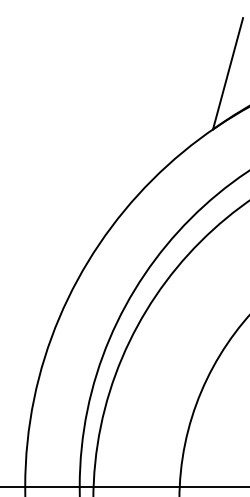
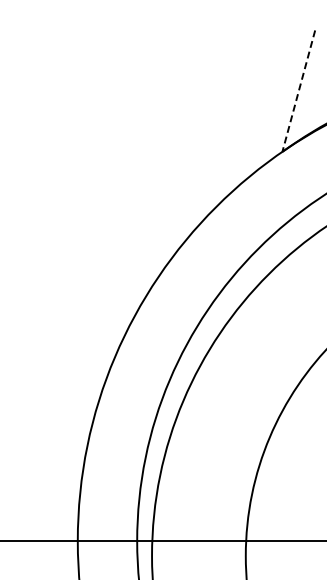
line: (227, 74) -> (298, 91), solid -> dashed

